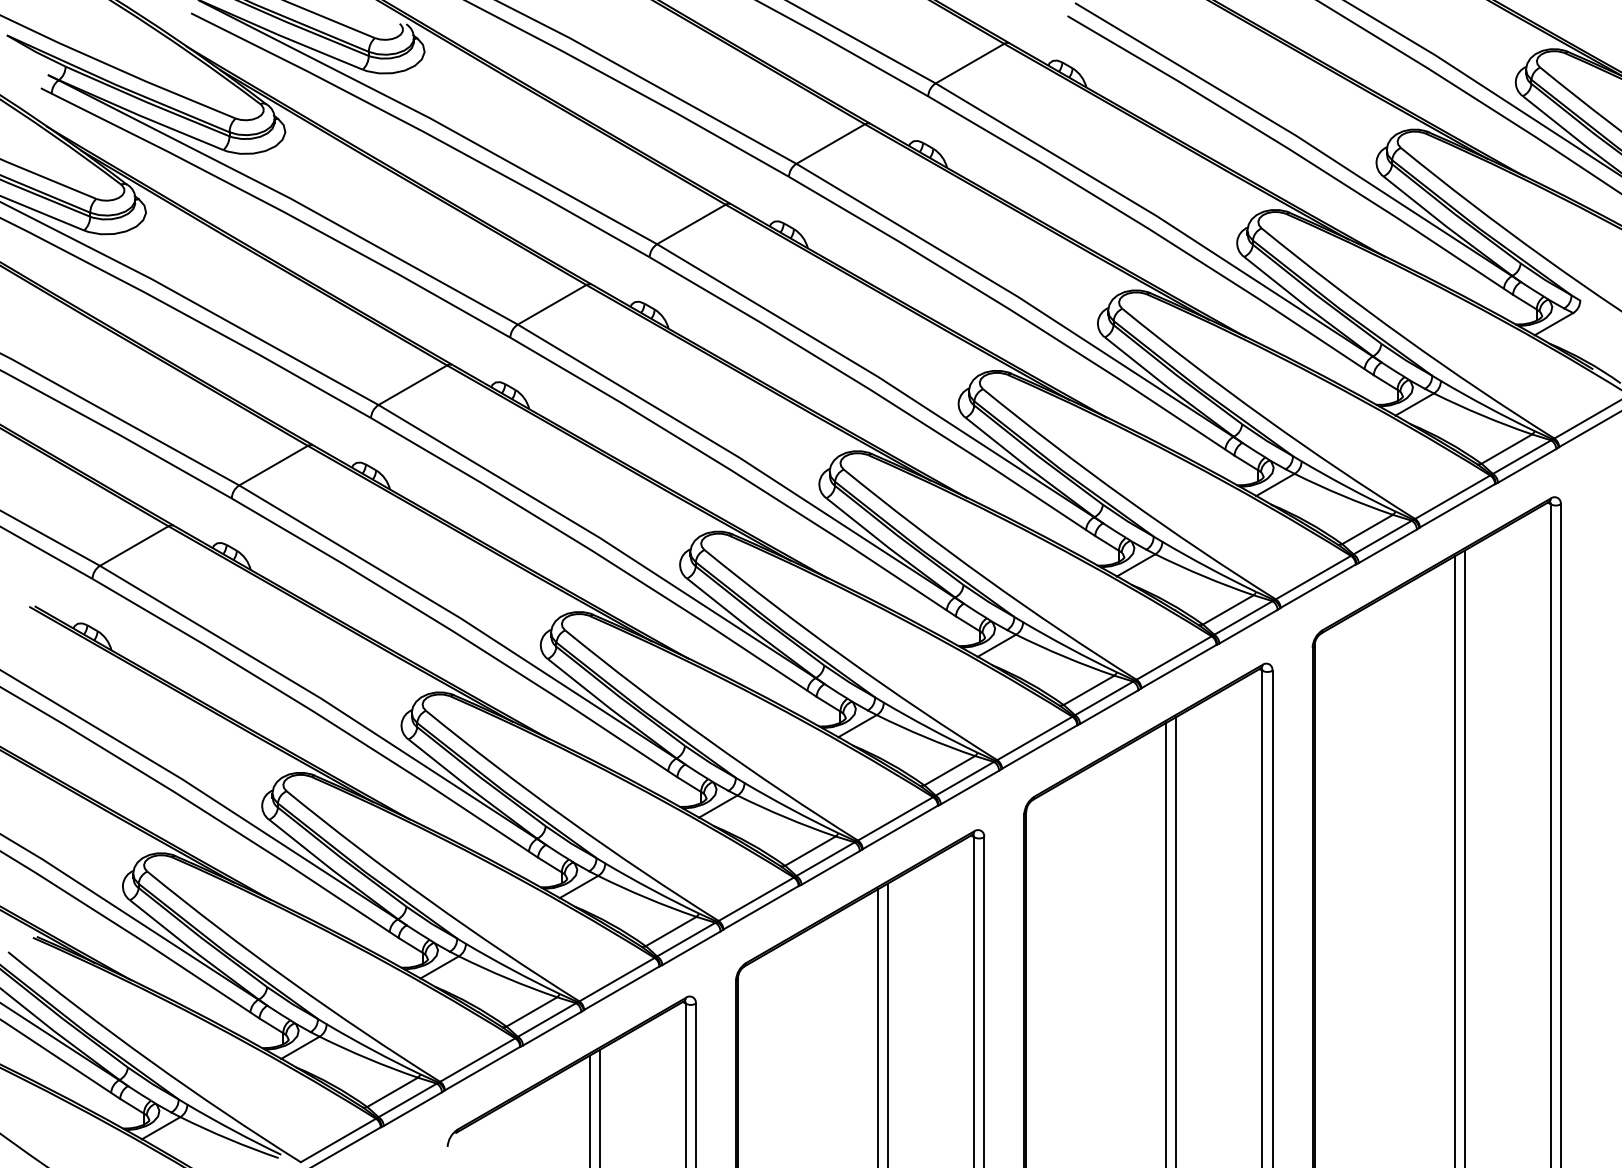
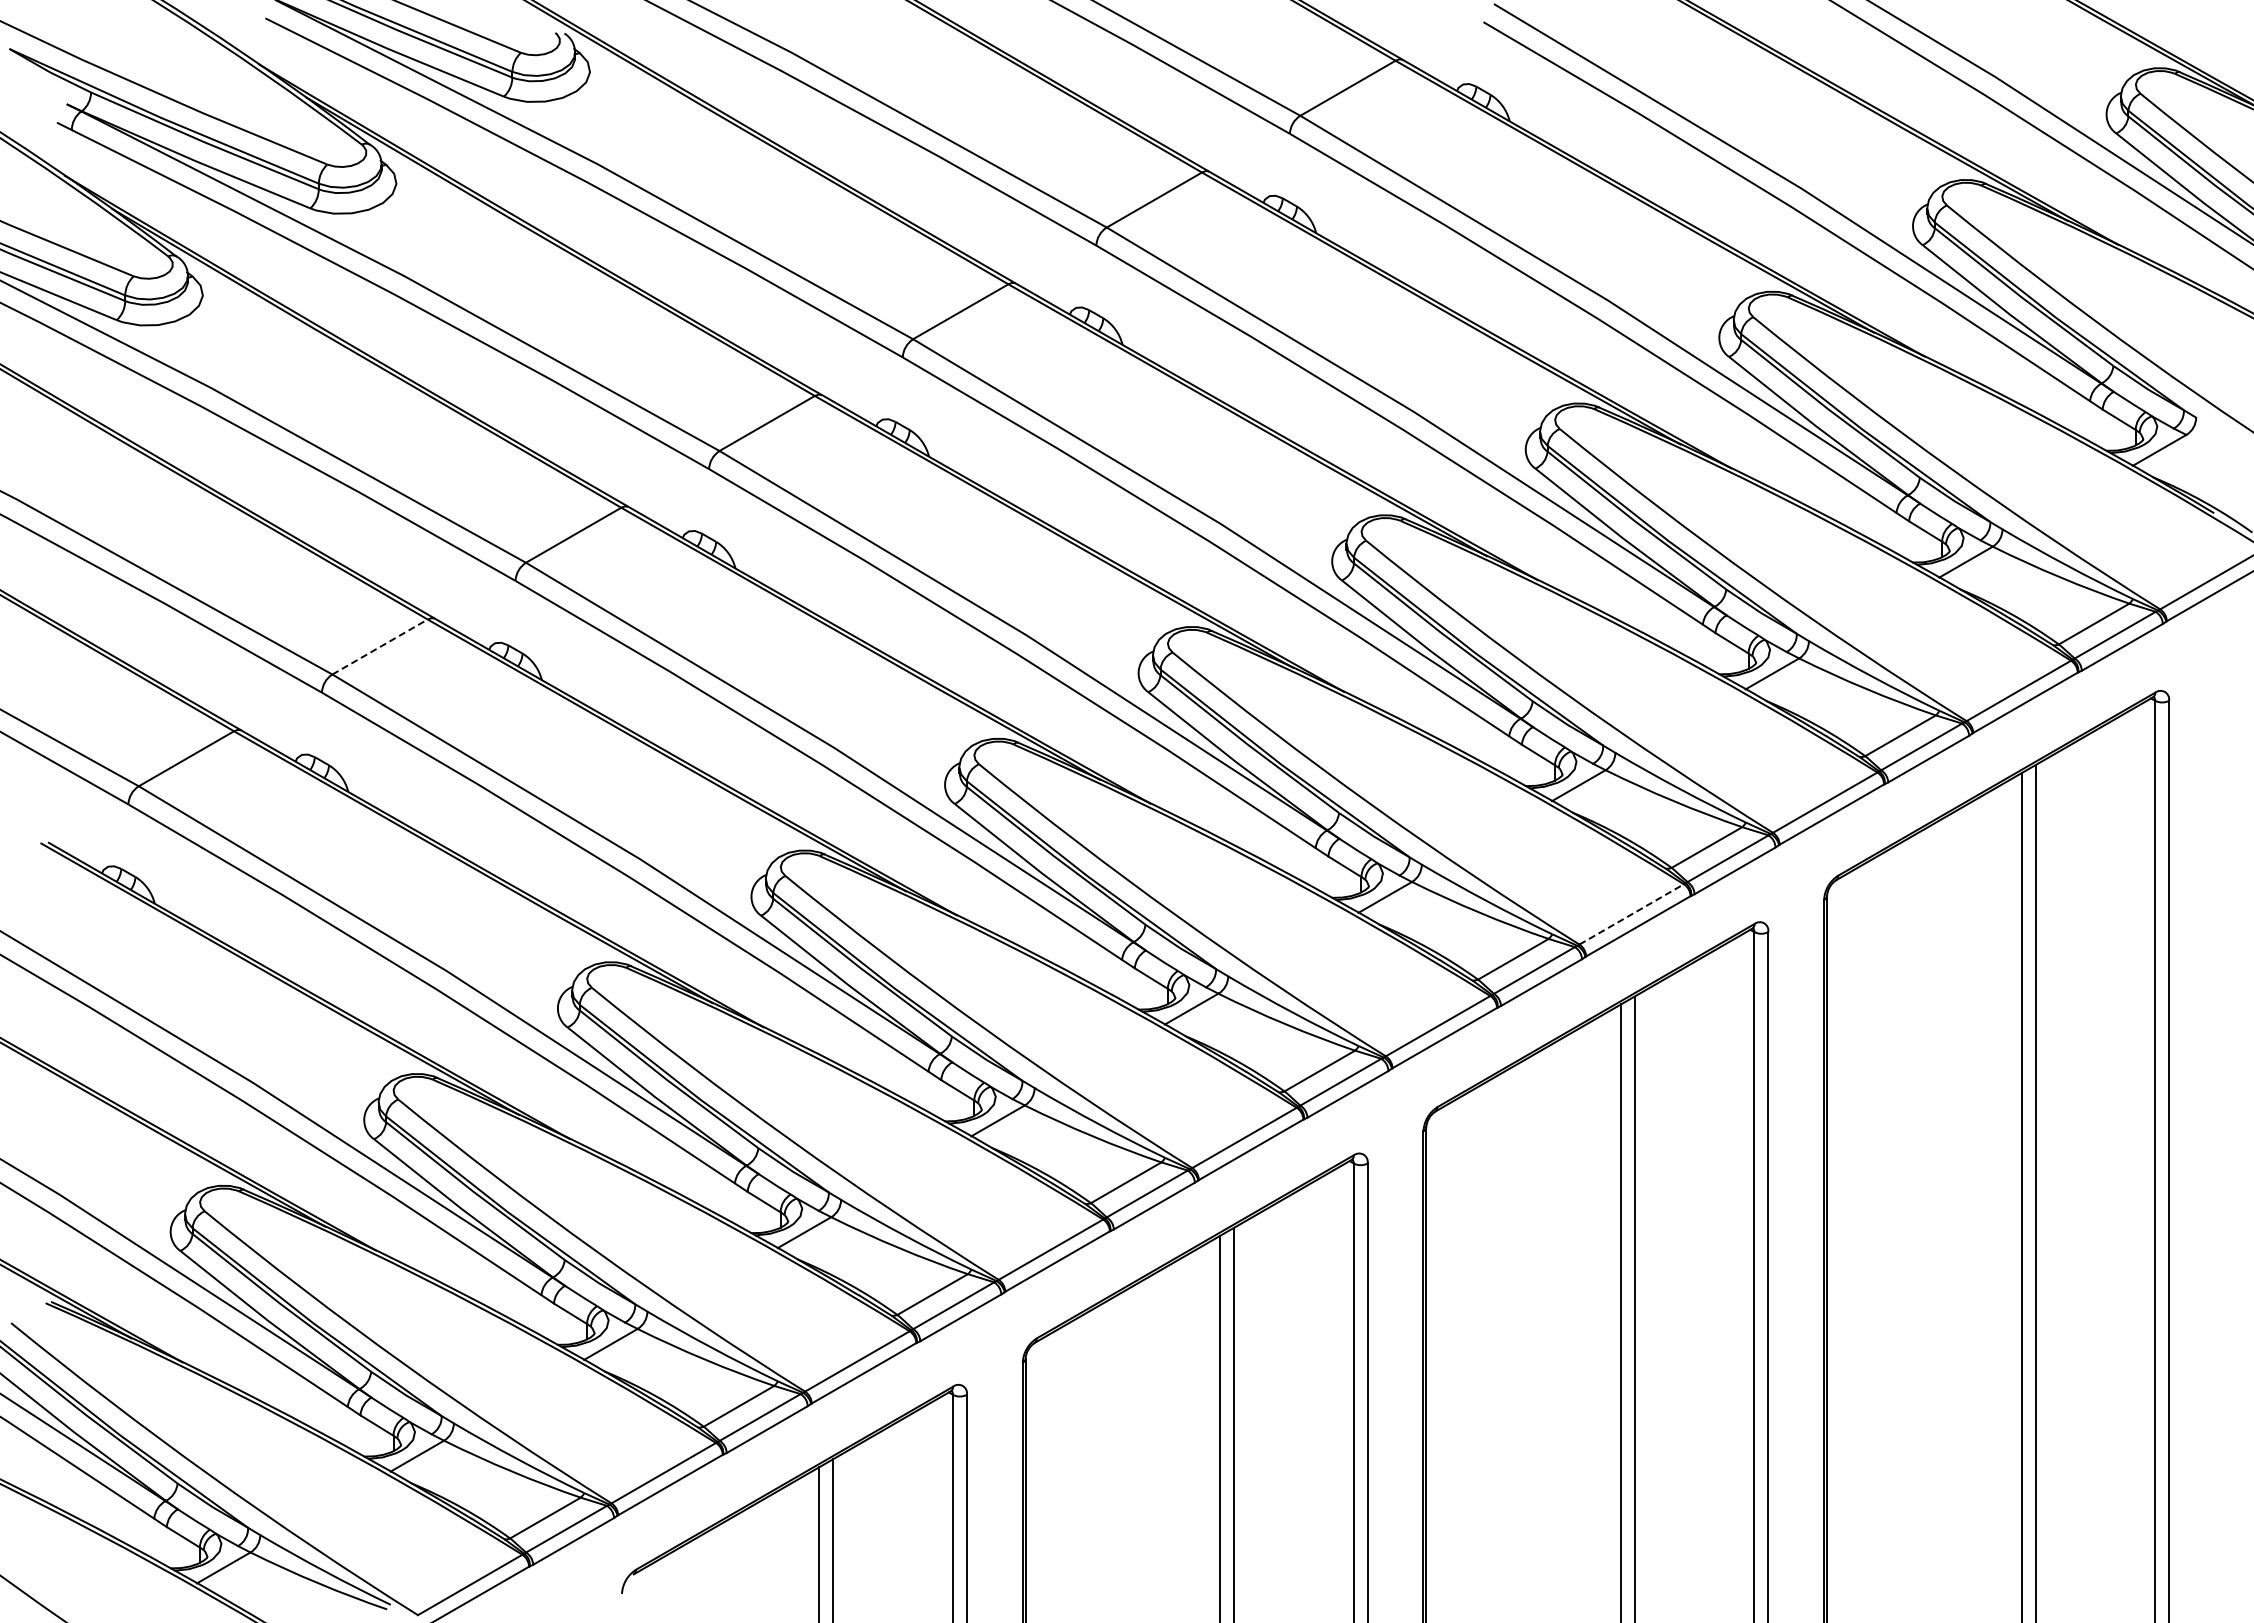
line: (273, 465) -> (380, 646), solid -> dashed
line: (1174, 658) -> (1632, 914), solid -> dashed

